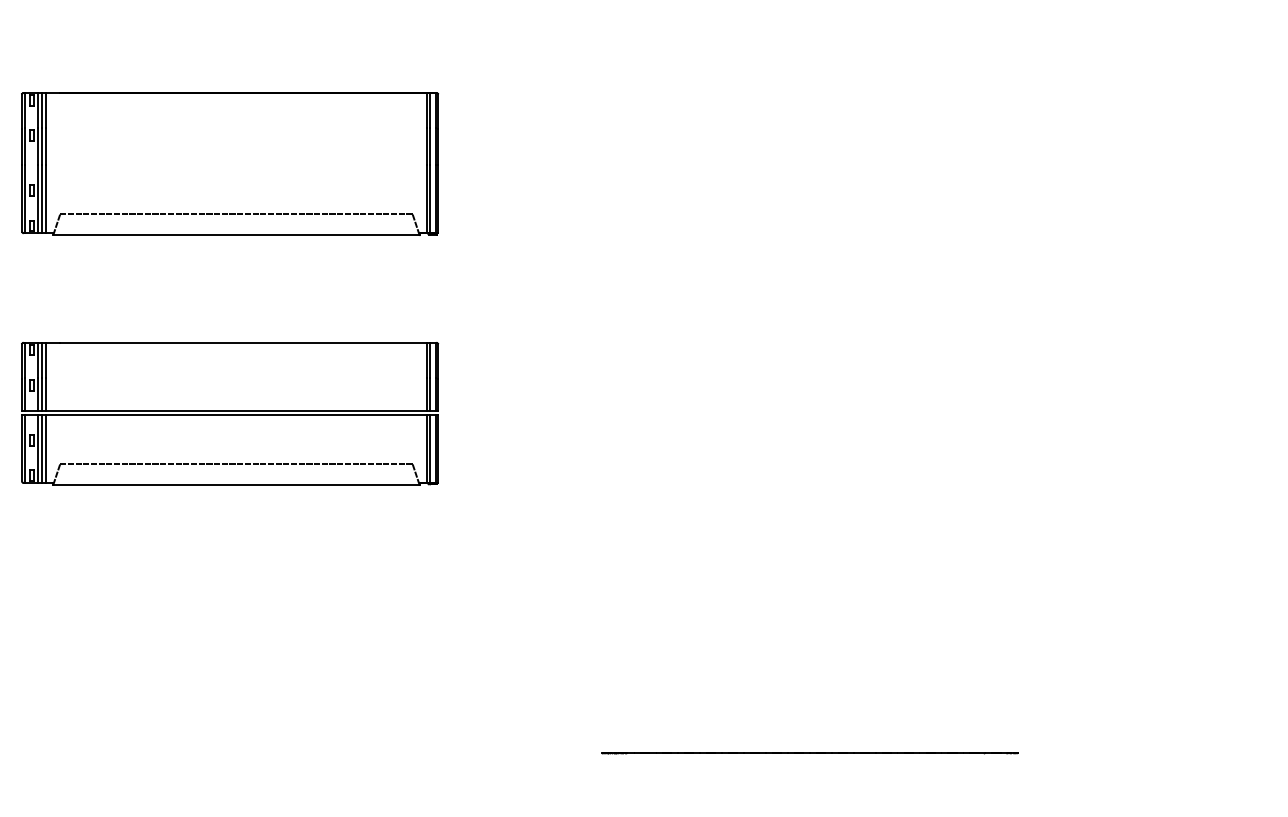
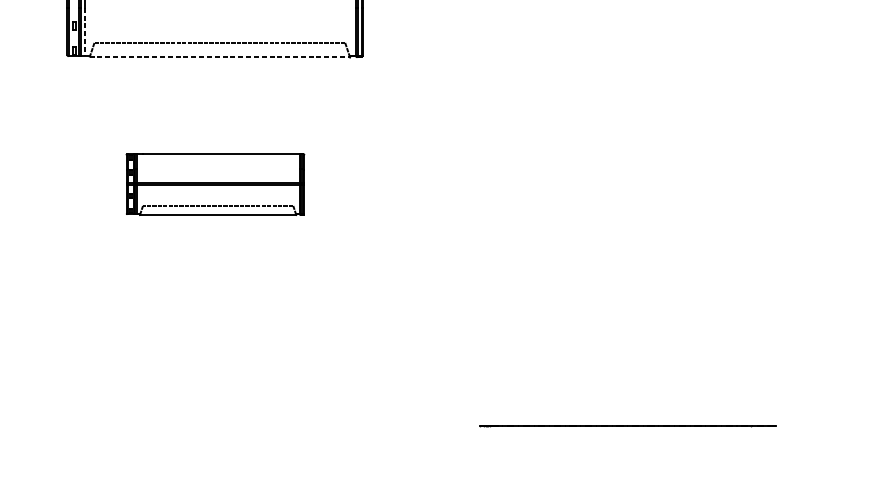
line: (46, 199) -> (84, 32), solid -> dashed
line: (236, 235) -> (219, 57), solid -> dashed
part: (230, 413) -> (215, 184), size x0.6

